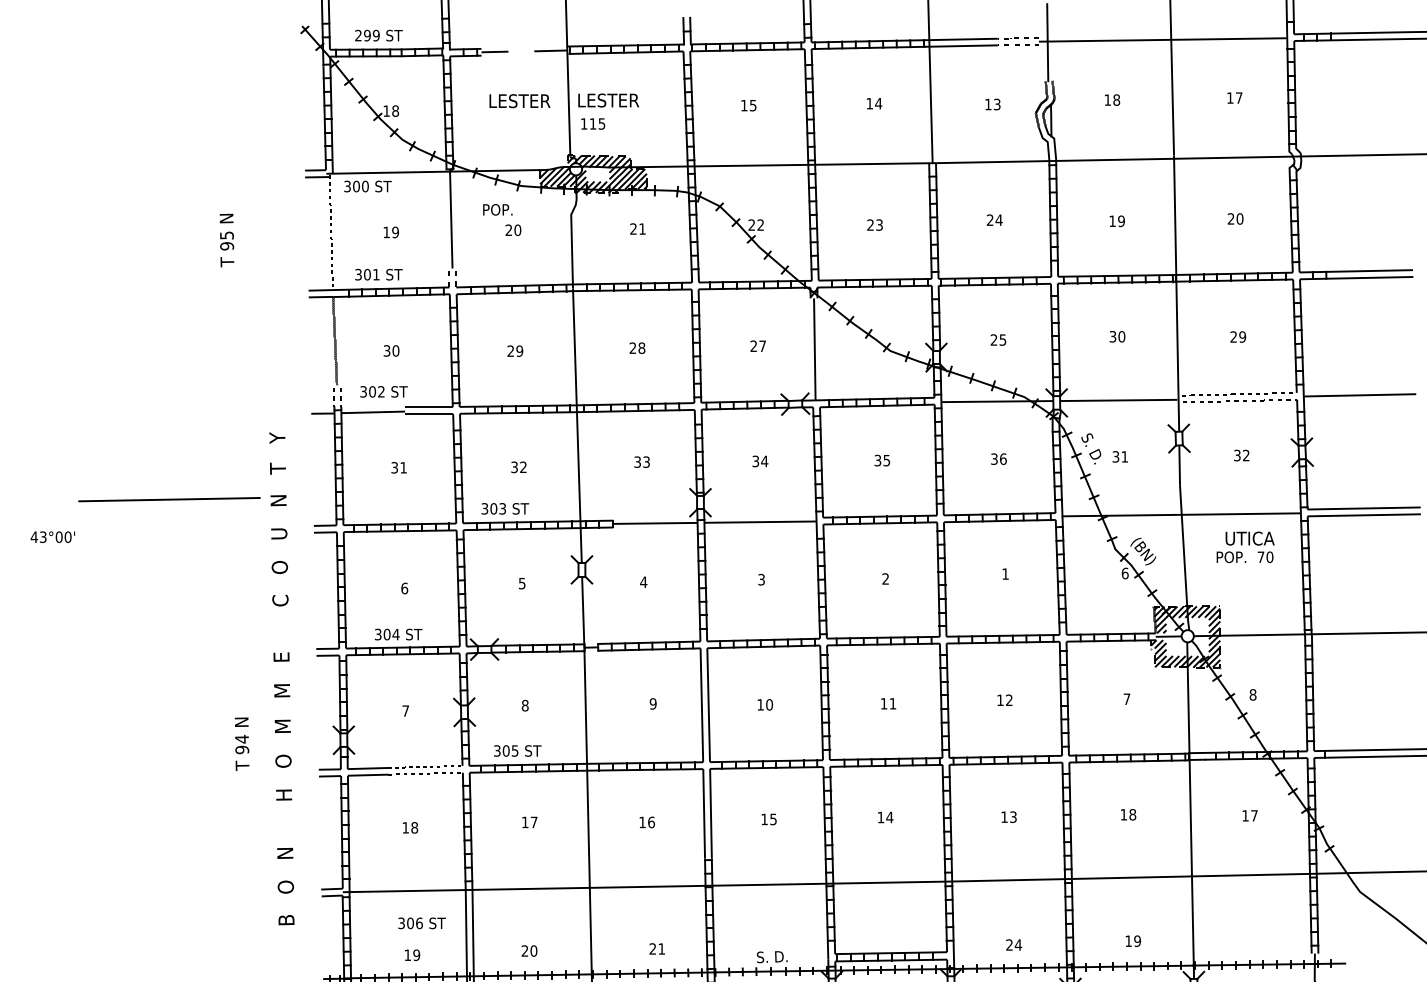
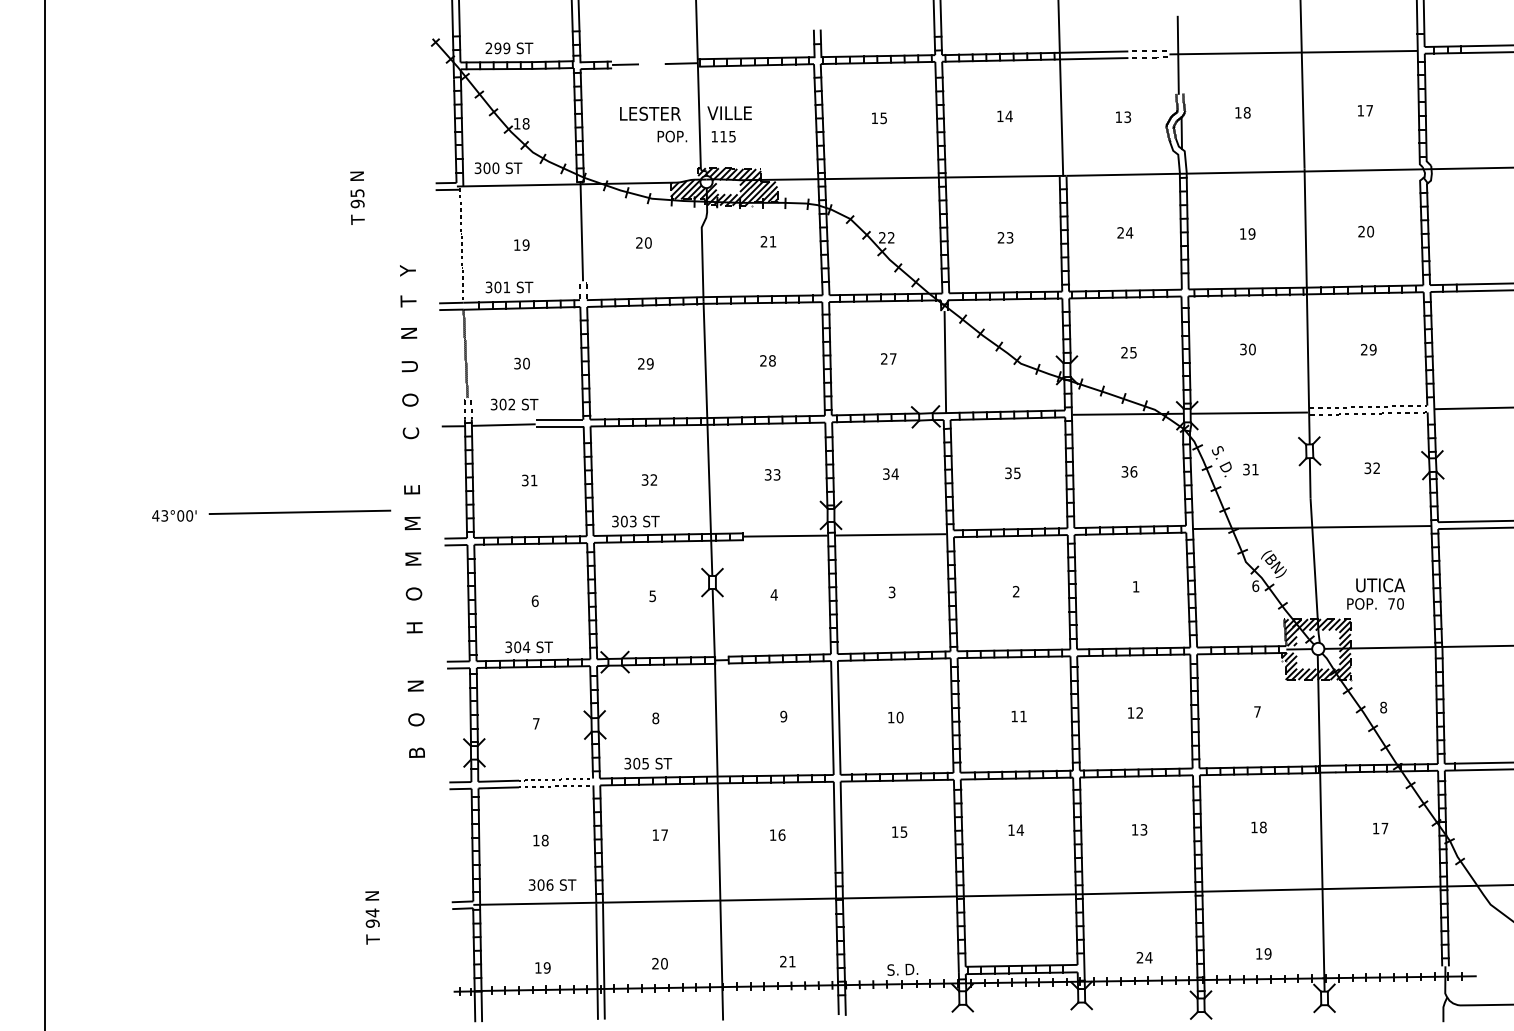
text: (607, 100) -> (738, 113), LESTER -> VILLE
text: (367, 186) -> (498, 168), moved
text: (497, 209) -> (672, 136), moved
text: (226, 239) -> (357, 197), moved
text: (52, 536) -> (174, 515), moved
text: (1245, 546) -> (1376, 593), moved
text: (281, 678) -> (412, 511), moved
text: (241, 743) -> (372, 917), moved
text: (421, 922) -> (552, 884), moved

